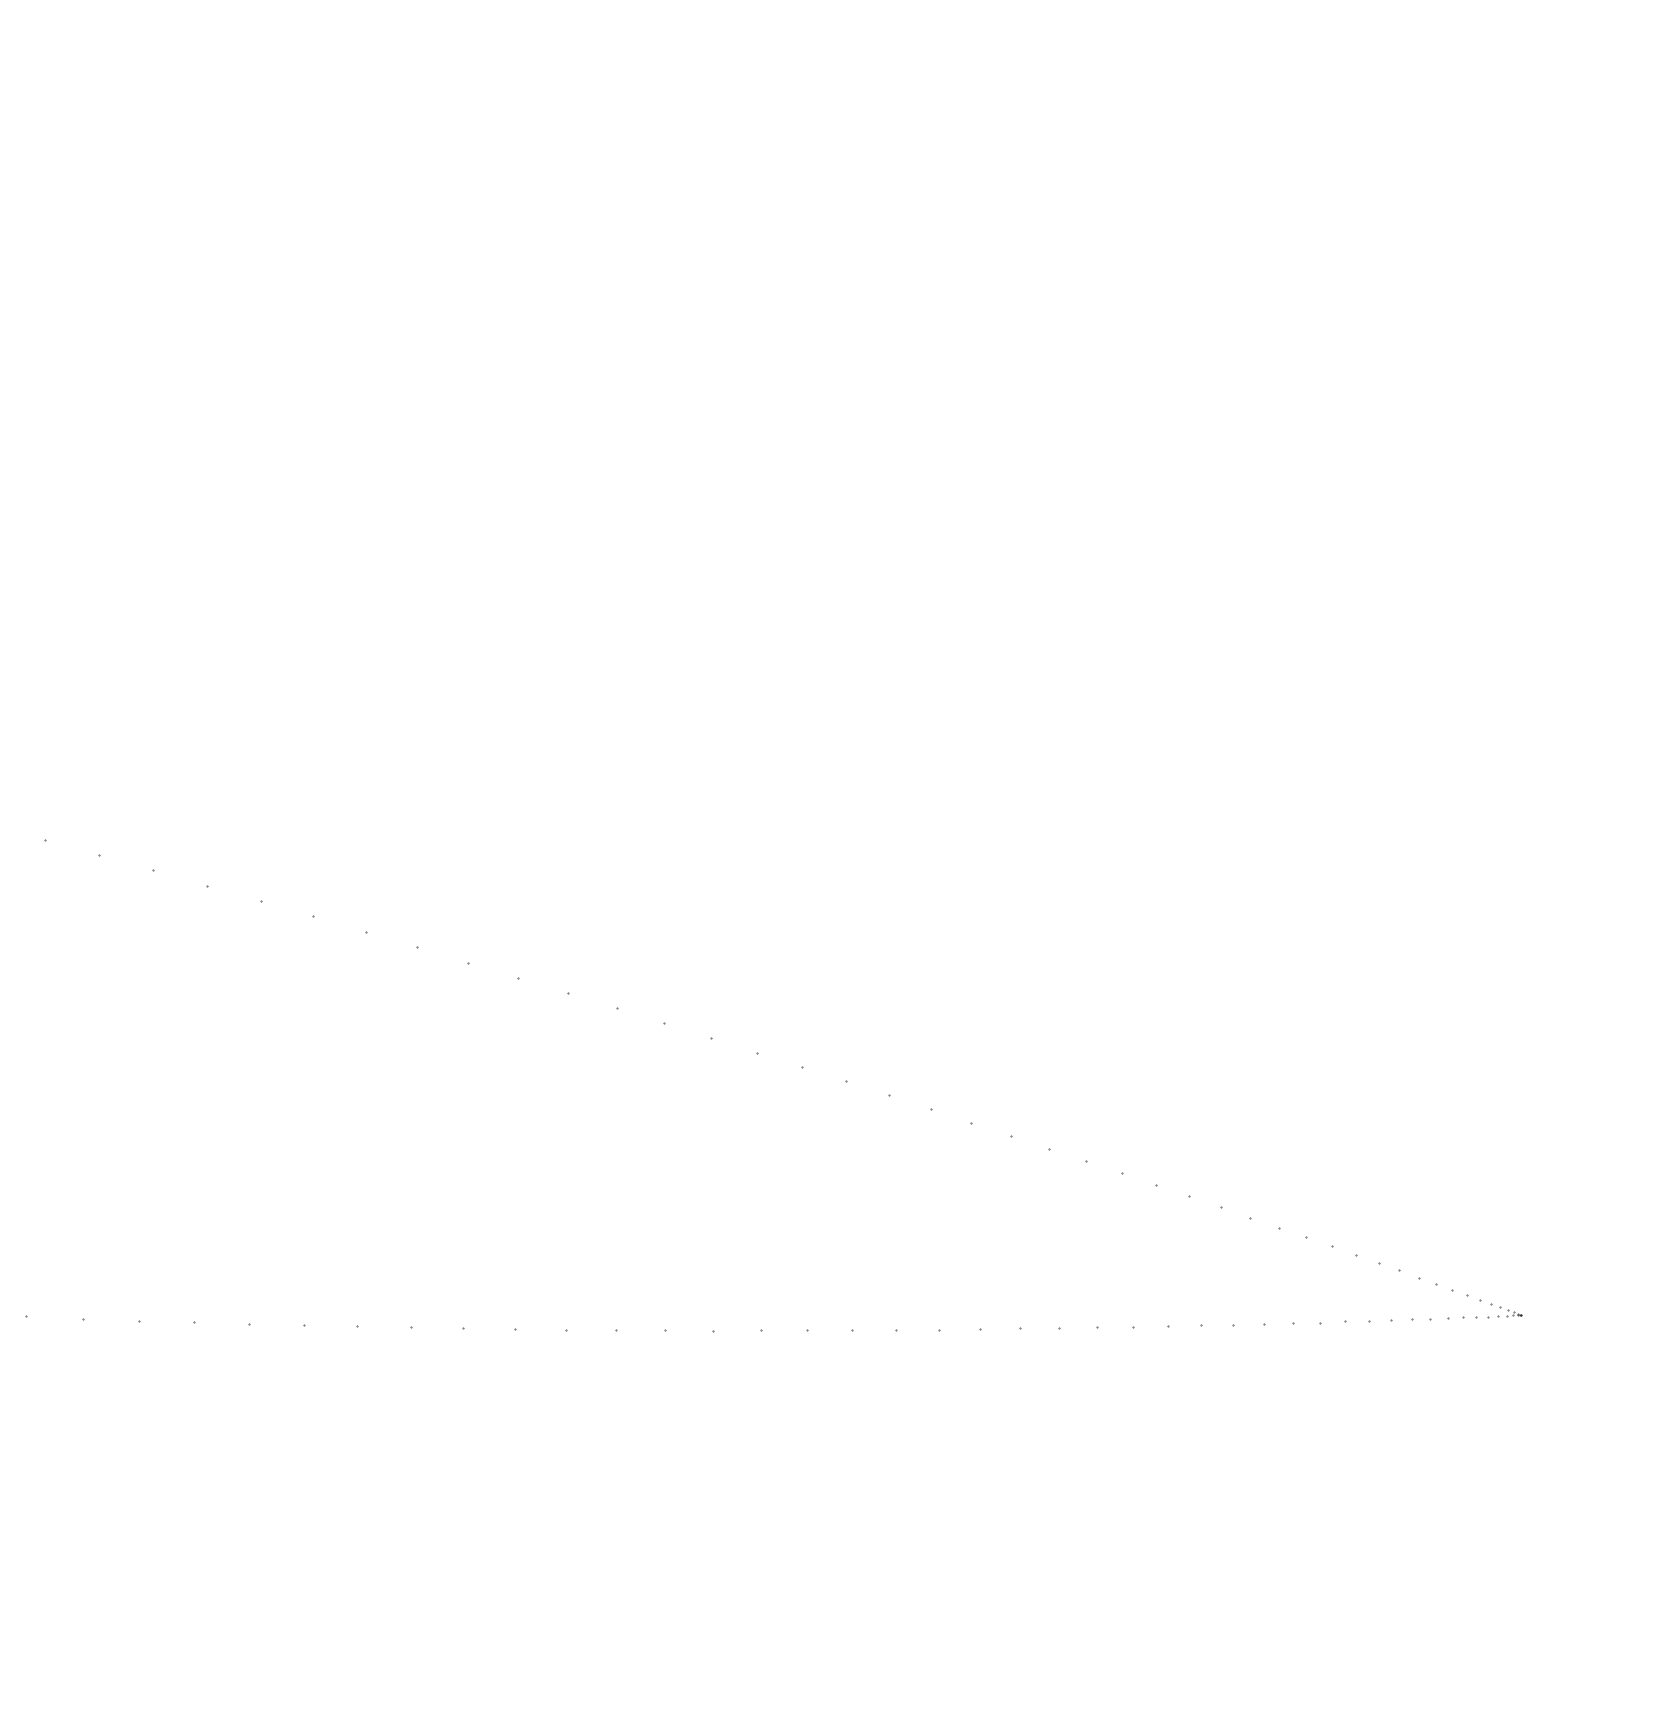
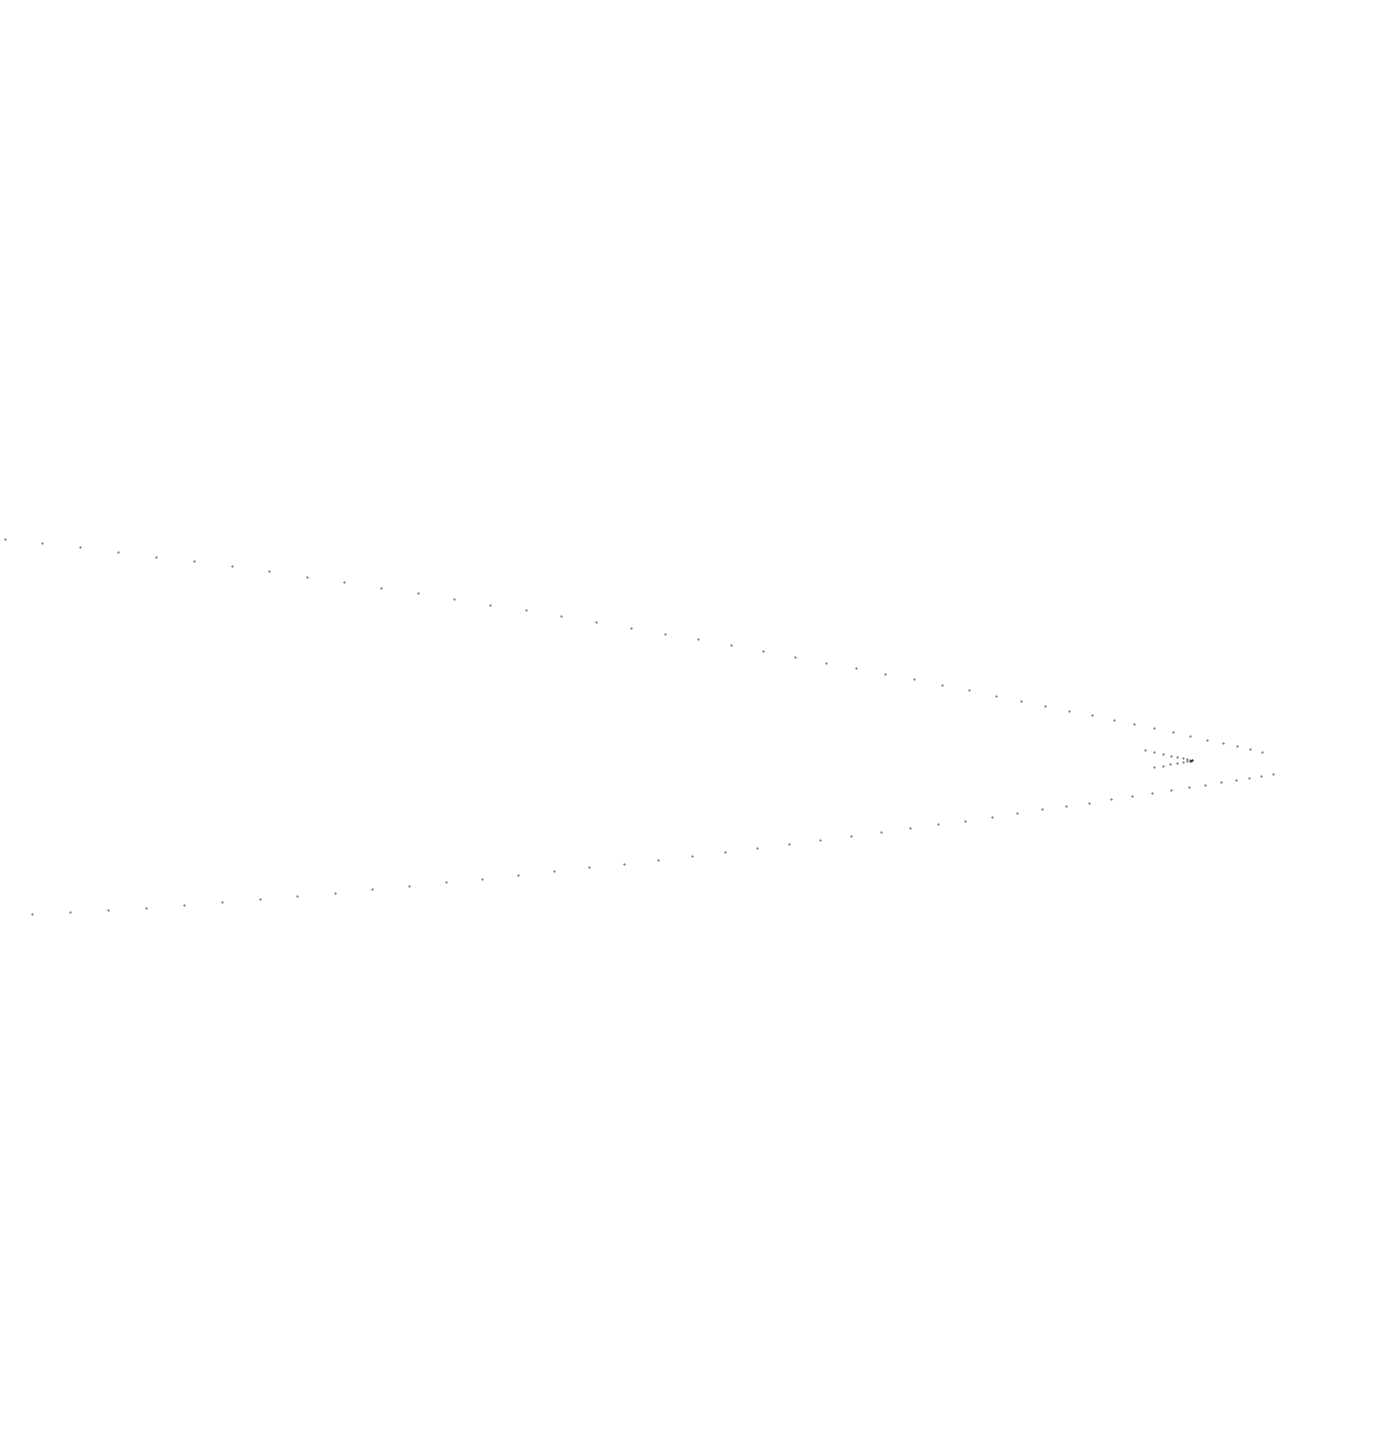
part: (1486, 1307) -> (1168, 758), moved

